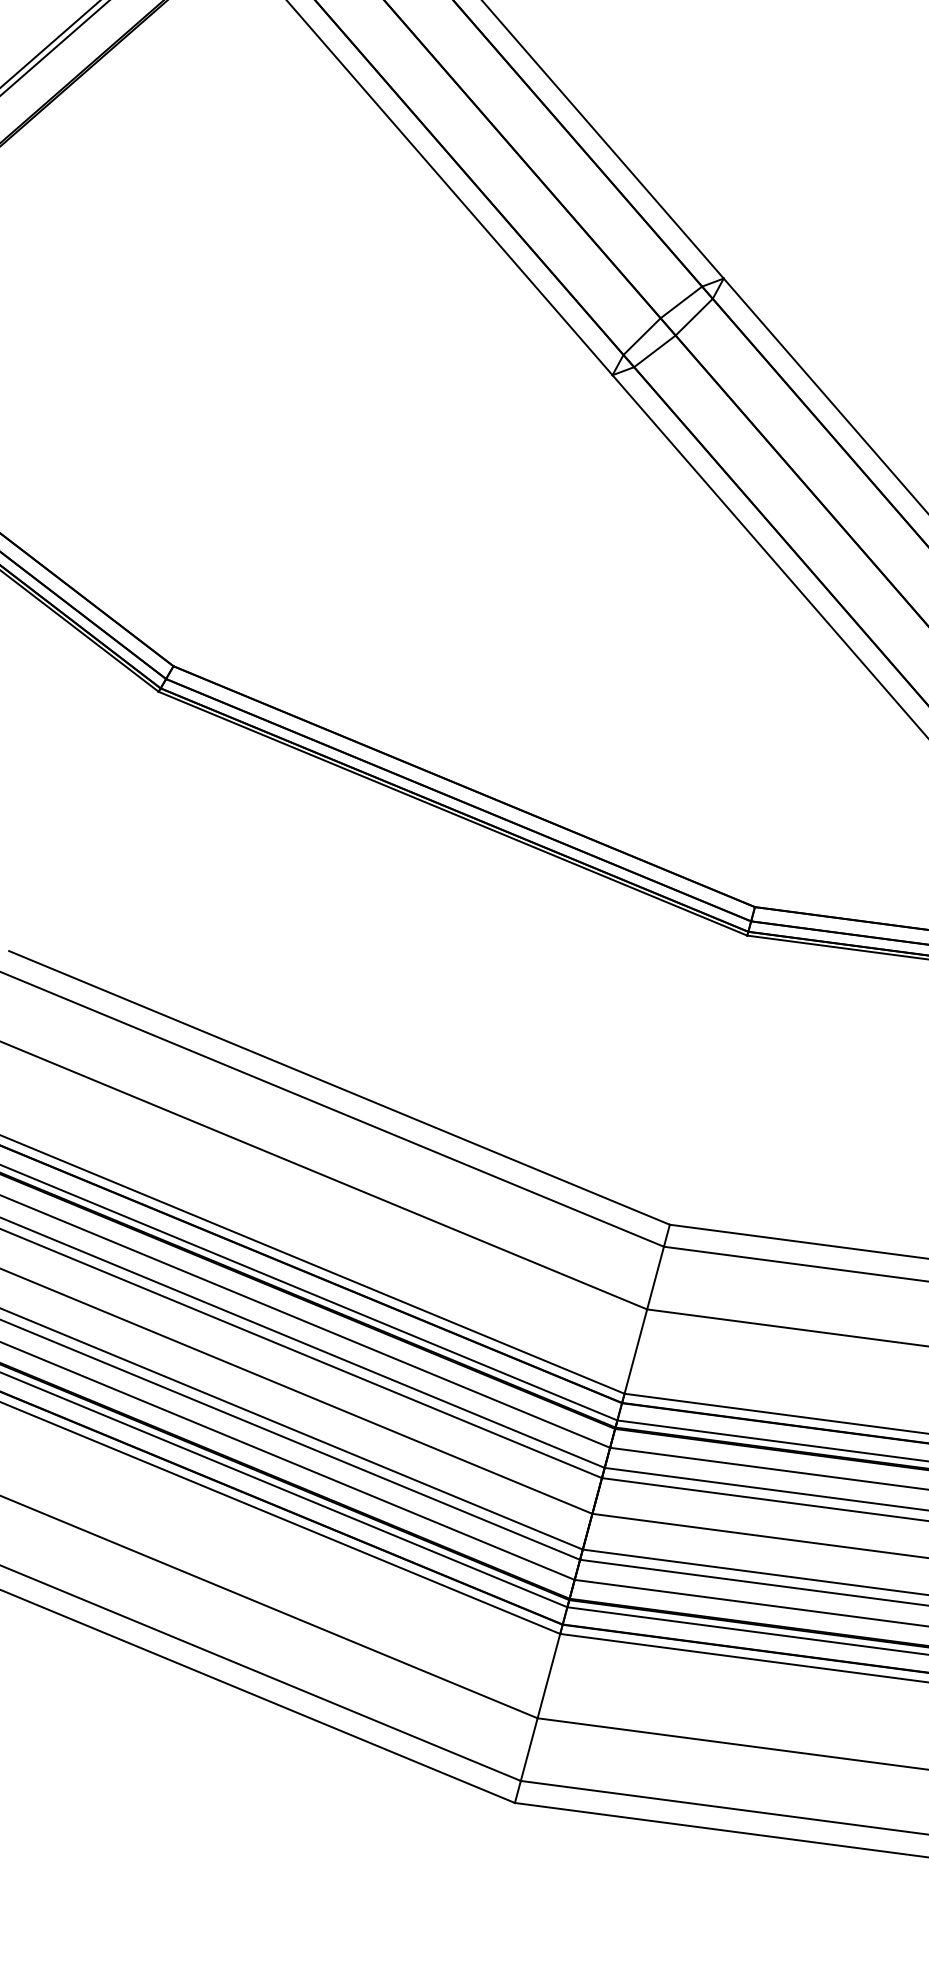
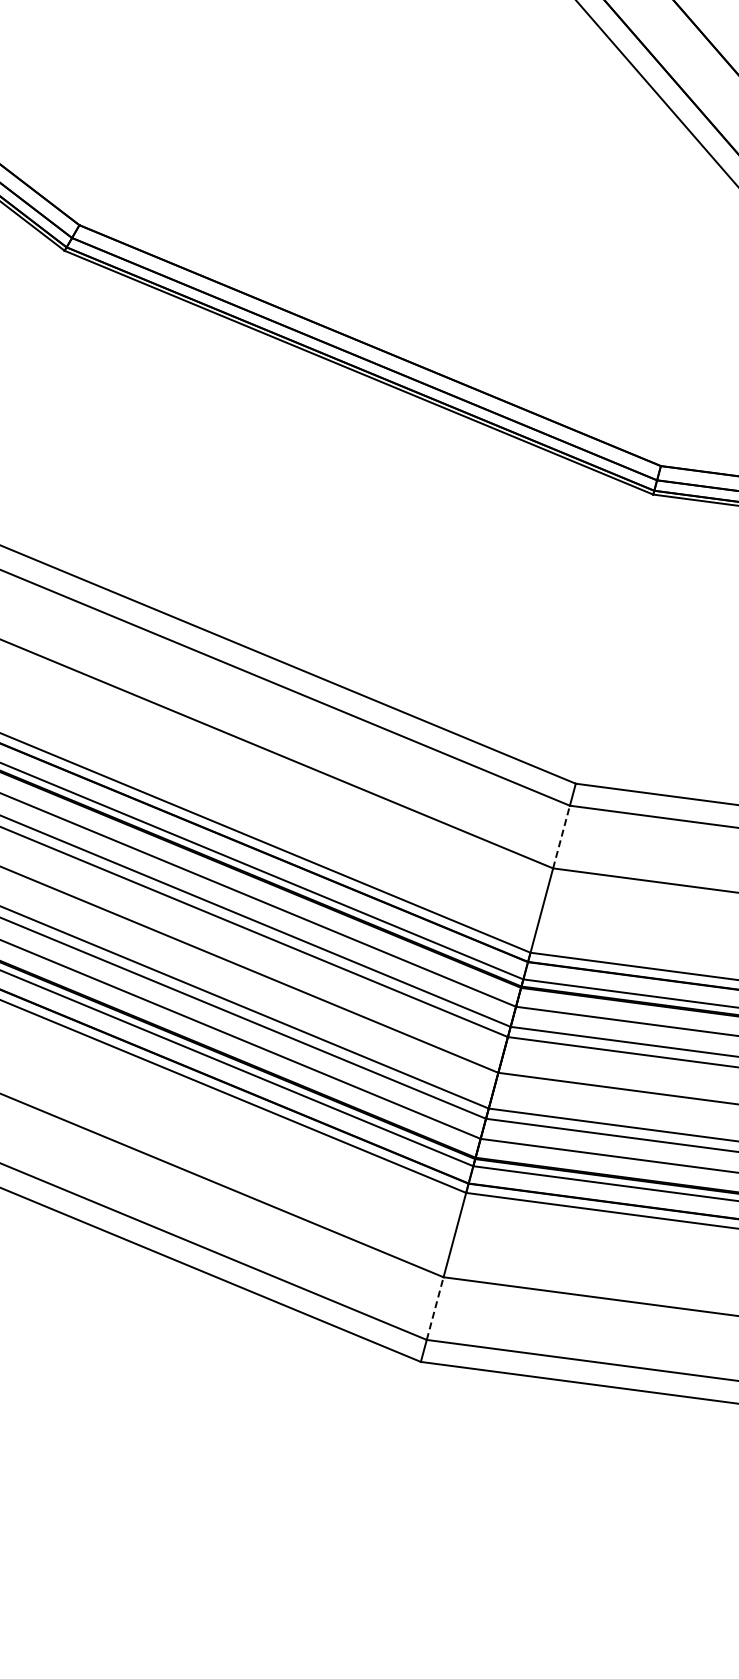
line: (655, 1277) -> (561, 836), solid -> dashed
line: (529, 1749) -> (435, 1308), solid -> dashed

